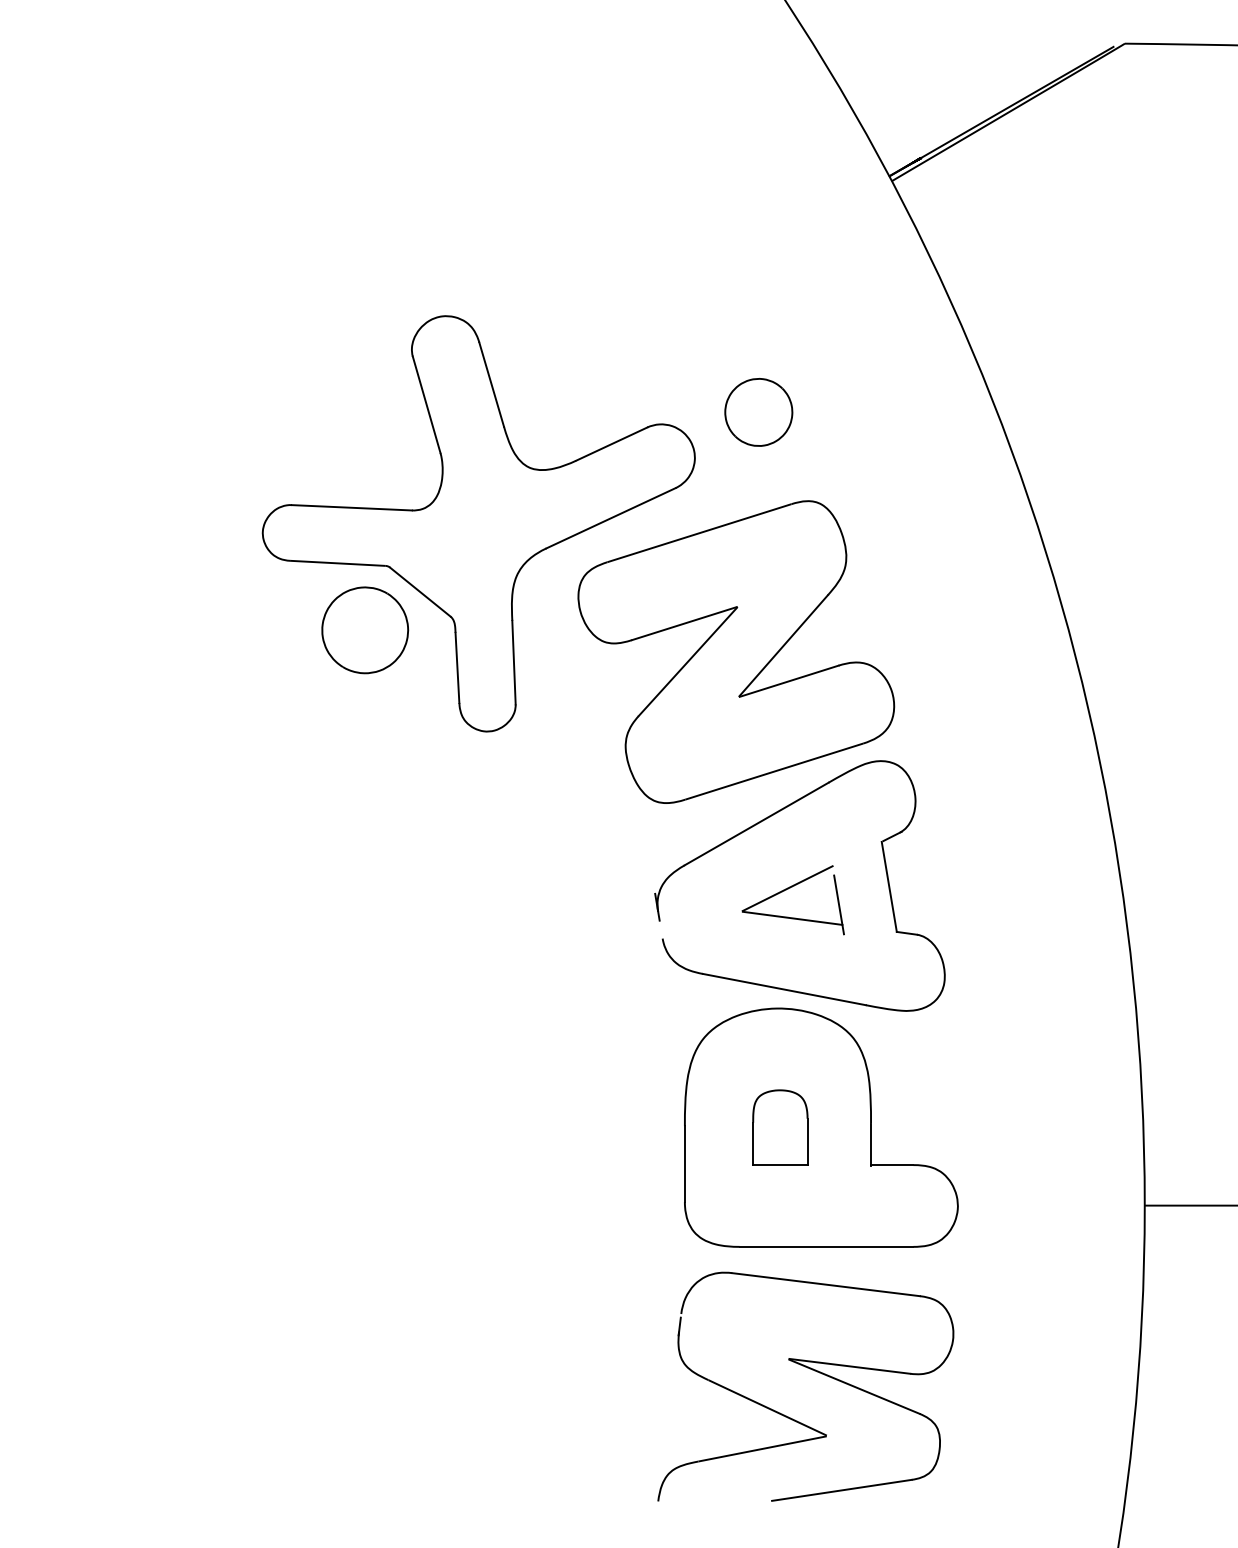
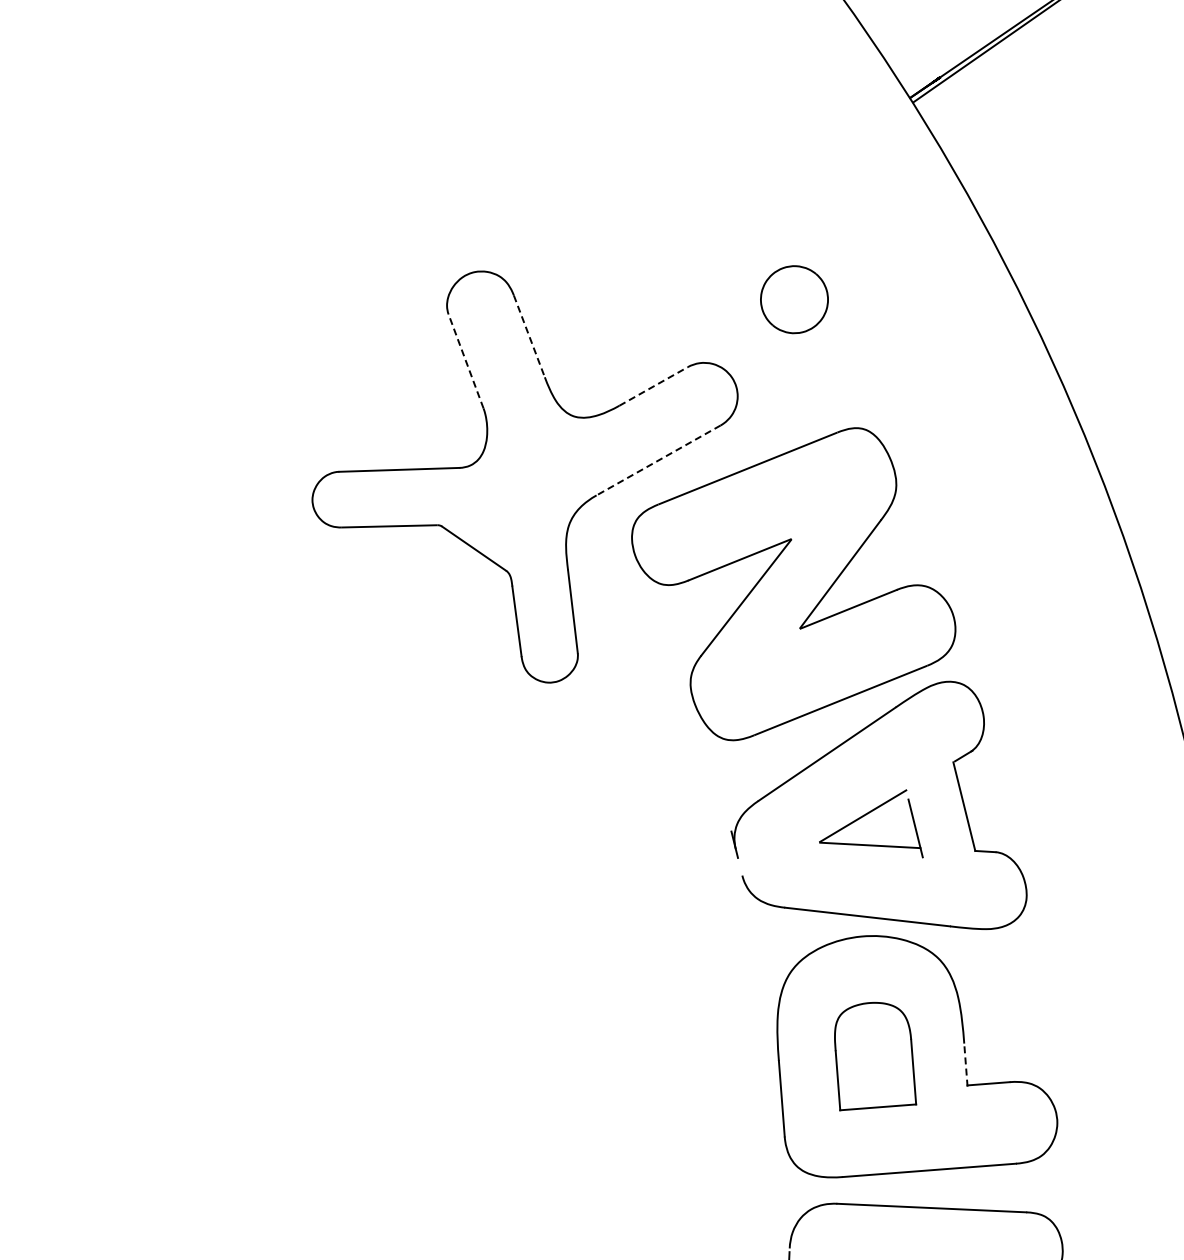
line: (491, 384) -> (529, 336), solid -> dashed
line: (426, 404) -> (465, 361), solid -> dashed
part: (758, 412) -> (794, 299), moved
line: (612, 443) -> (654, 385), solid -> dashed
line: (610, 518) -> (658, 460), solid -> dashed
part: (365, 630) -> (422, 591), removed
part: (780, 1127) -> (874, 1054), size x1.4
line: (871, 1145) -> (966, 1065), solid -> dashed

